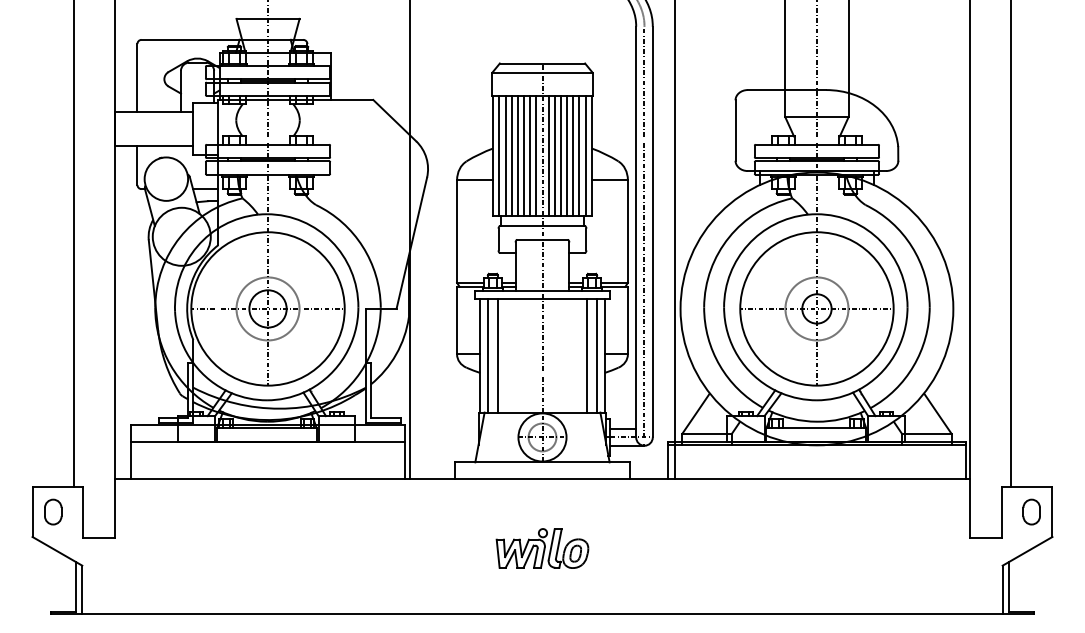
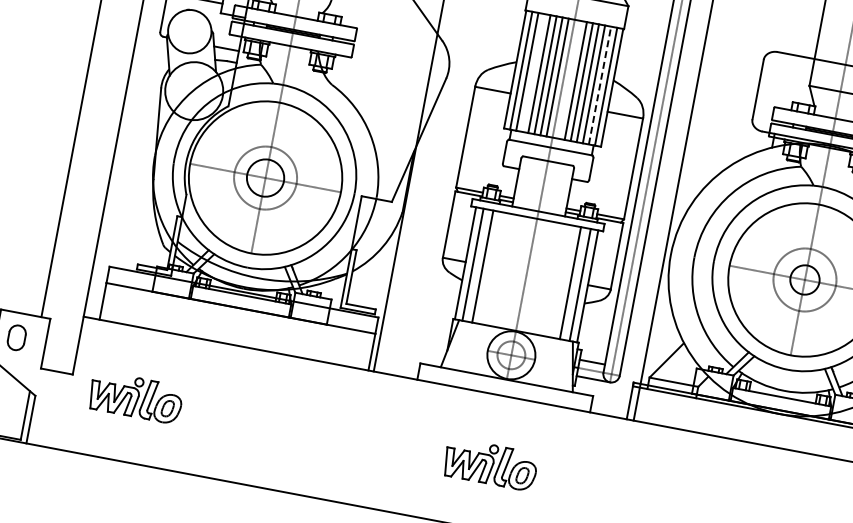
line: (511, 155) -> (533, 72), removed
line: (548, 155) -> (569, 79), removed
line: (579, 155) -> (600, 85), solid -> dashed
part: (181, 548) -> (136, 397), added

